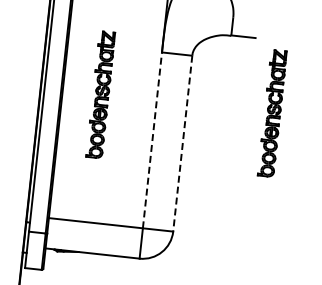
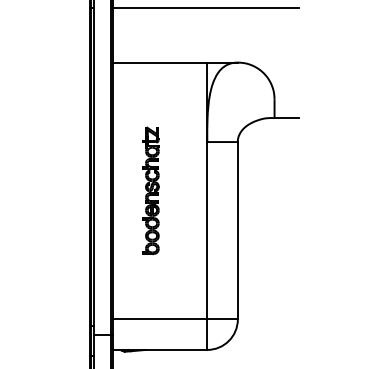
part: (272, 113) -> (323, 190), removed
line: (152, 140) -> (207, 230), dashed -> solid
line: (182, 143) -> (237, 230), dashed -> solid

